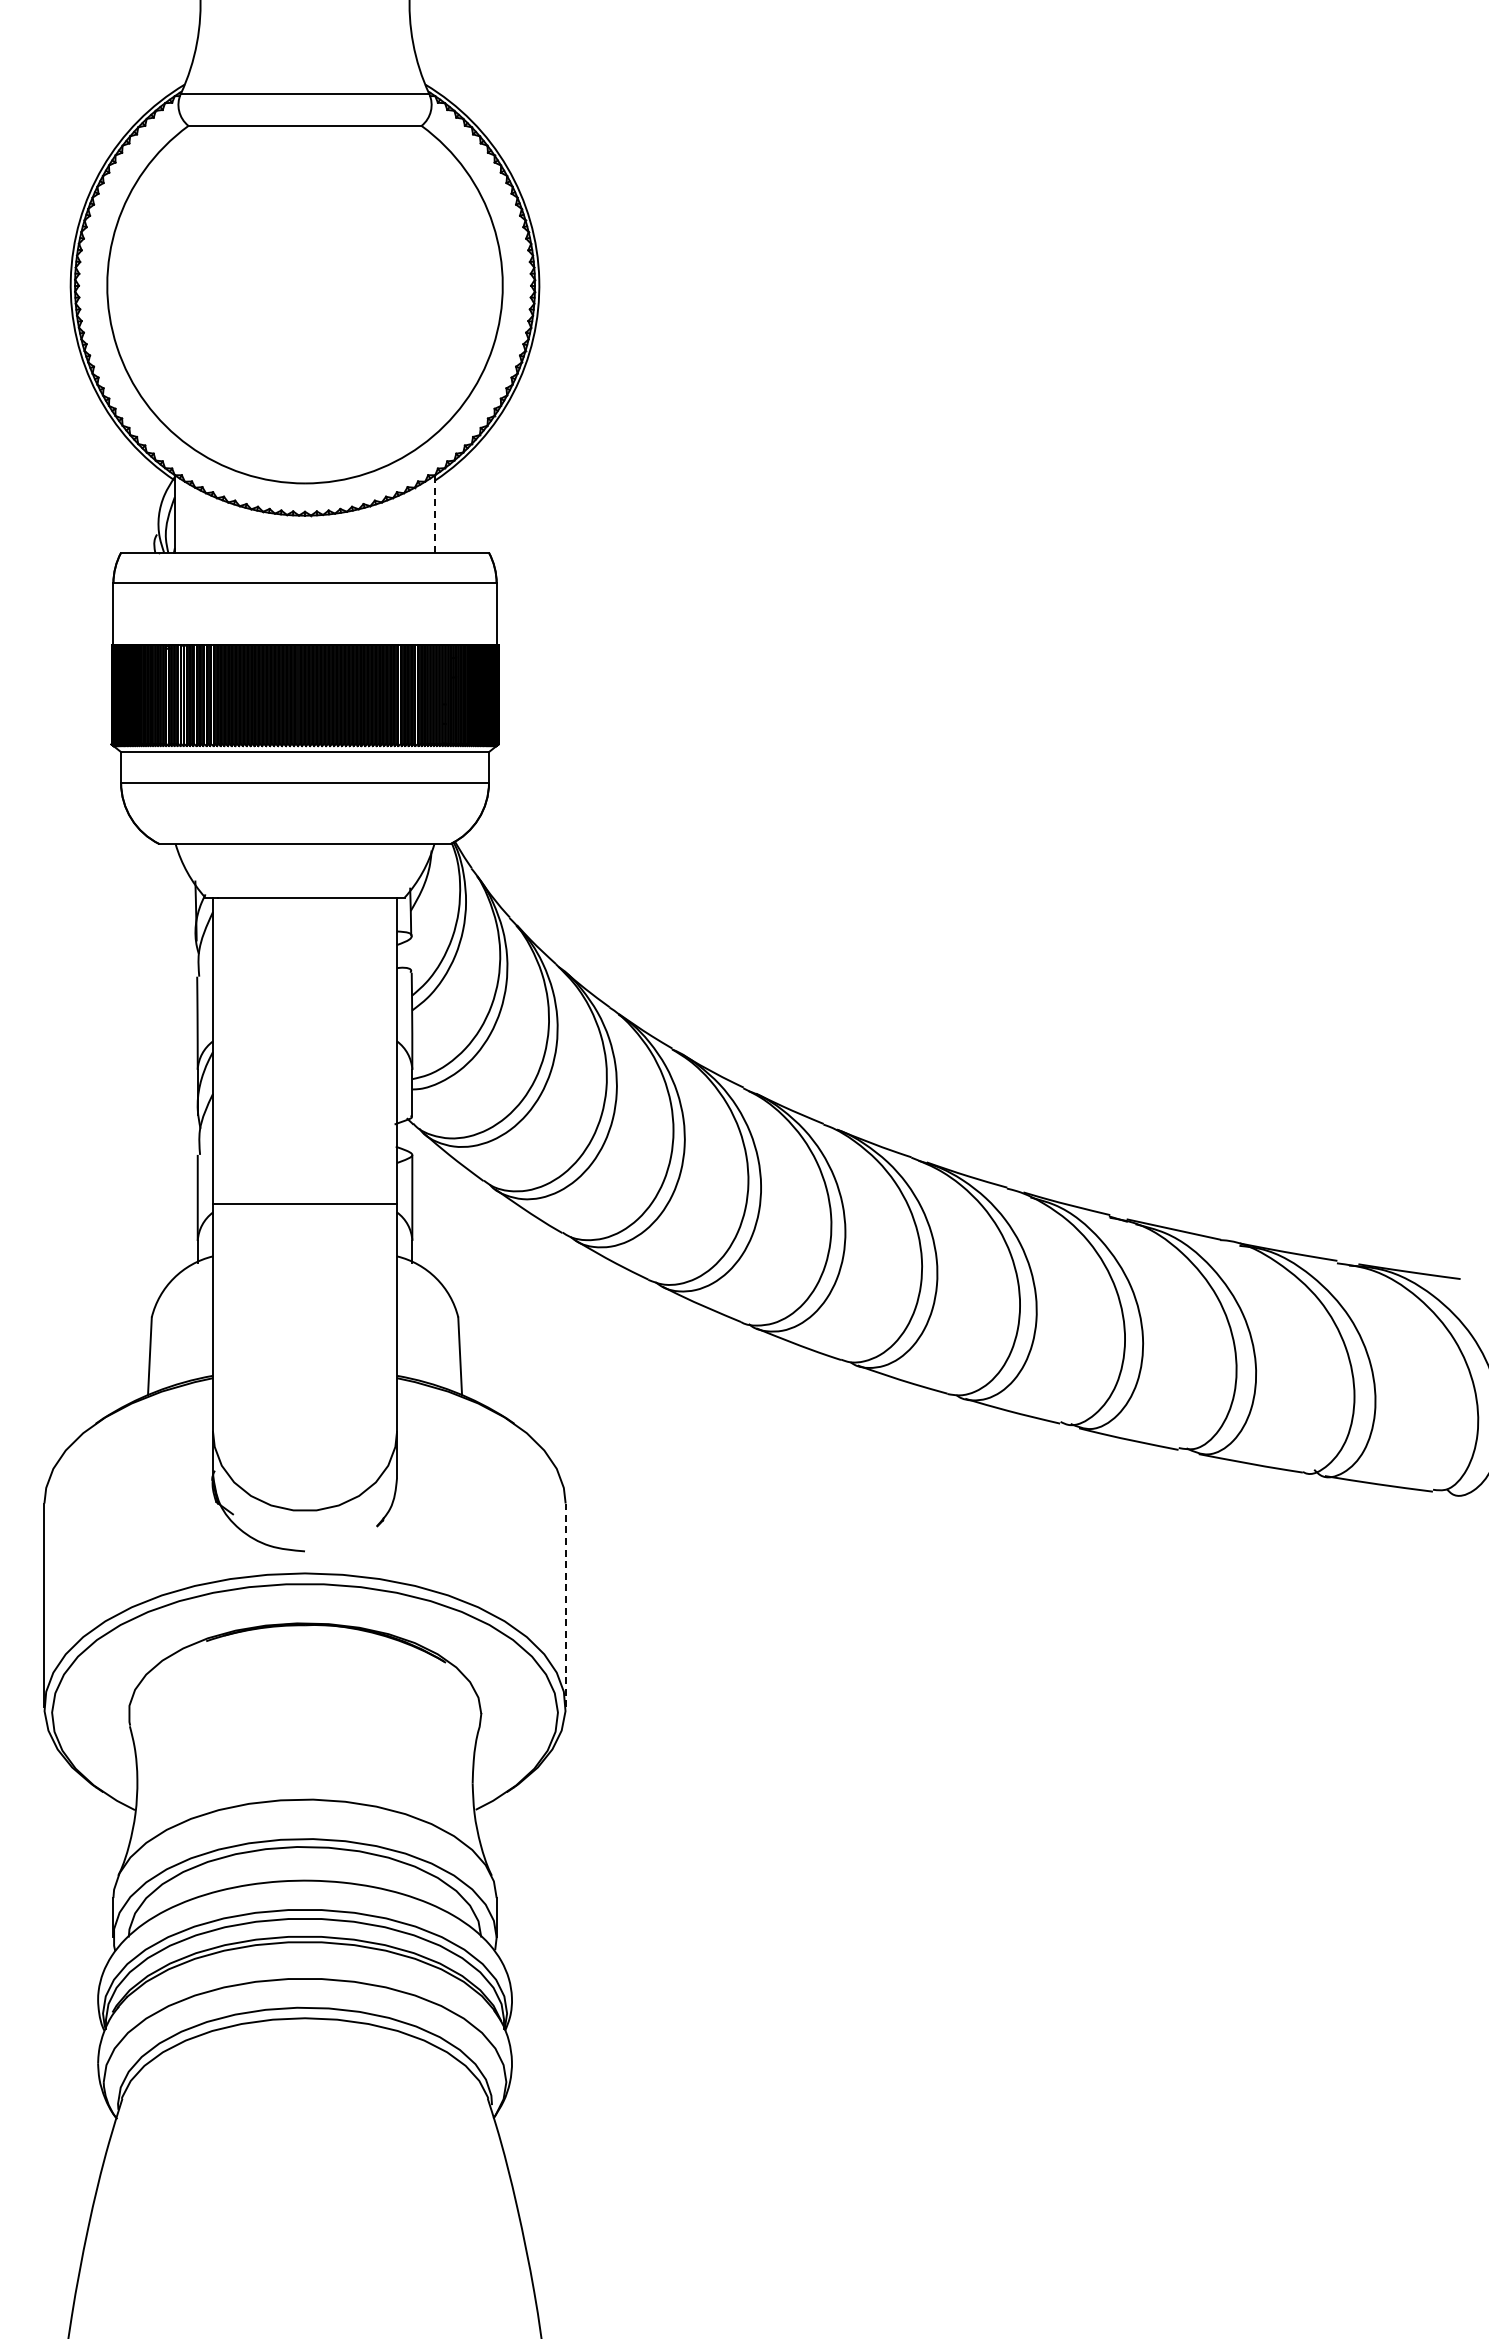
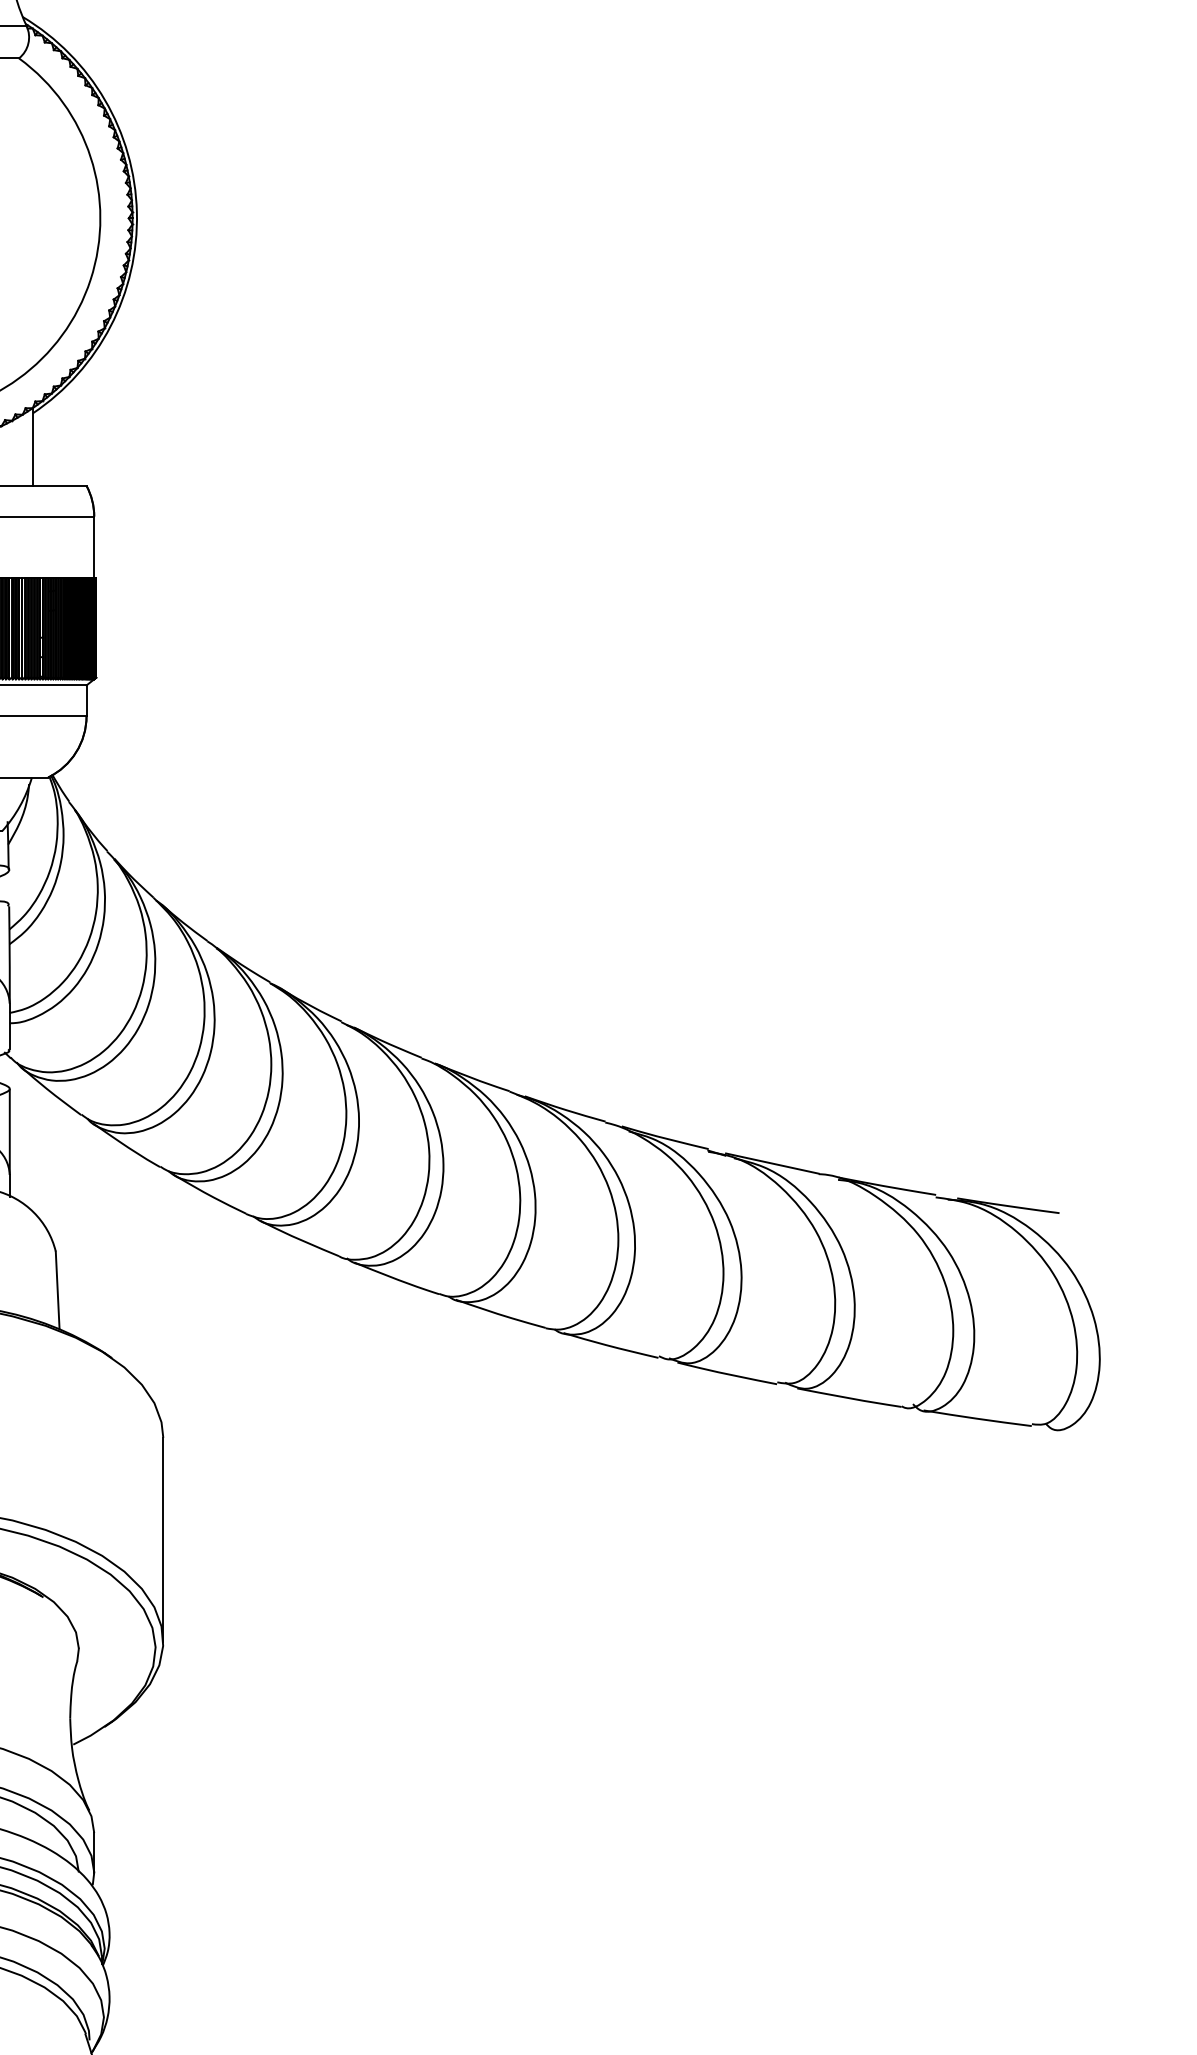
line: (435, 513) -> (32, 446), dashed -> solid
line: (565, 1605) -> (163, 1540), dashed -> solid

